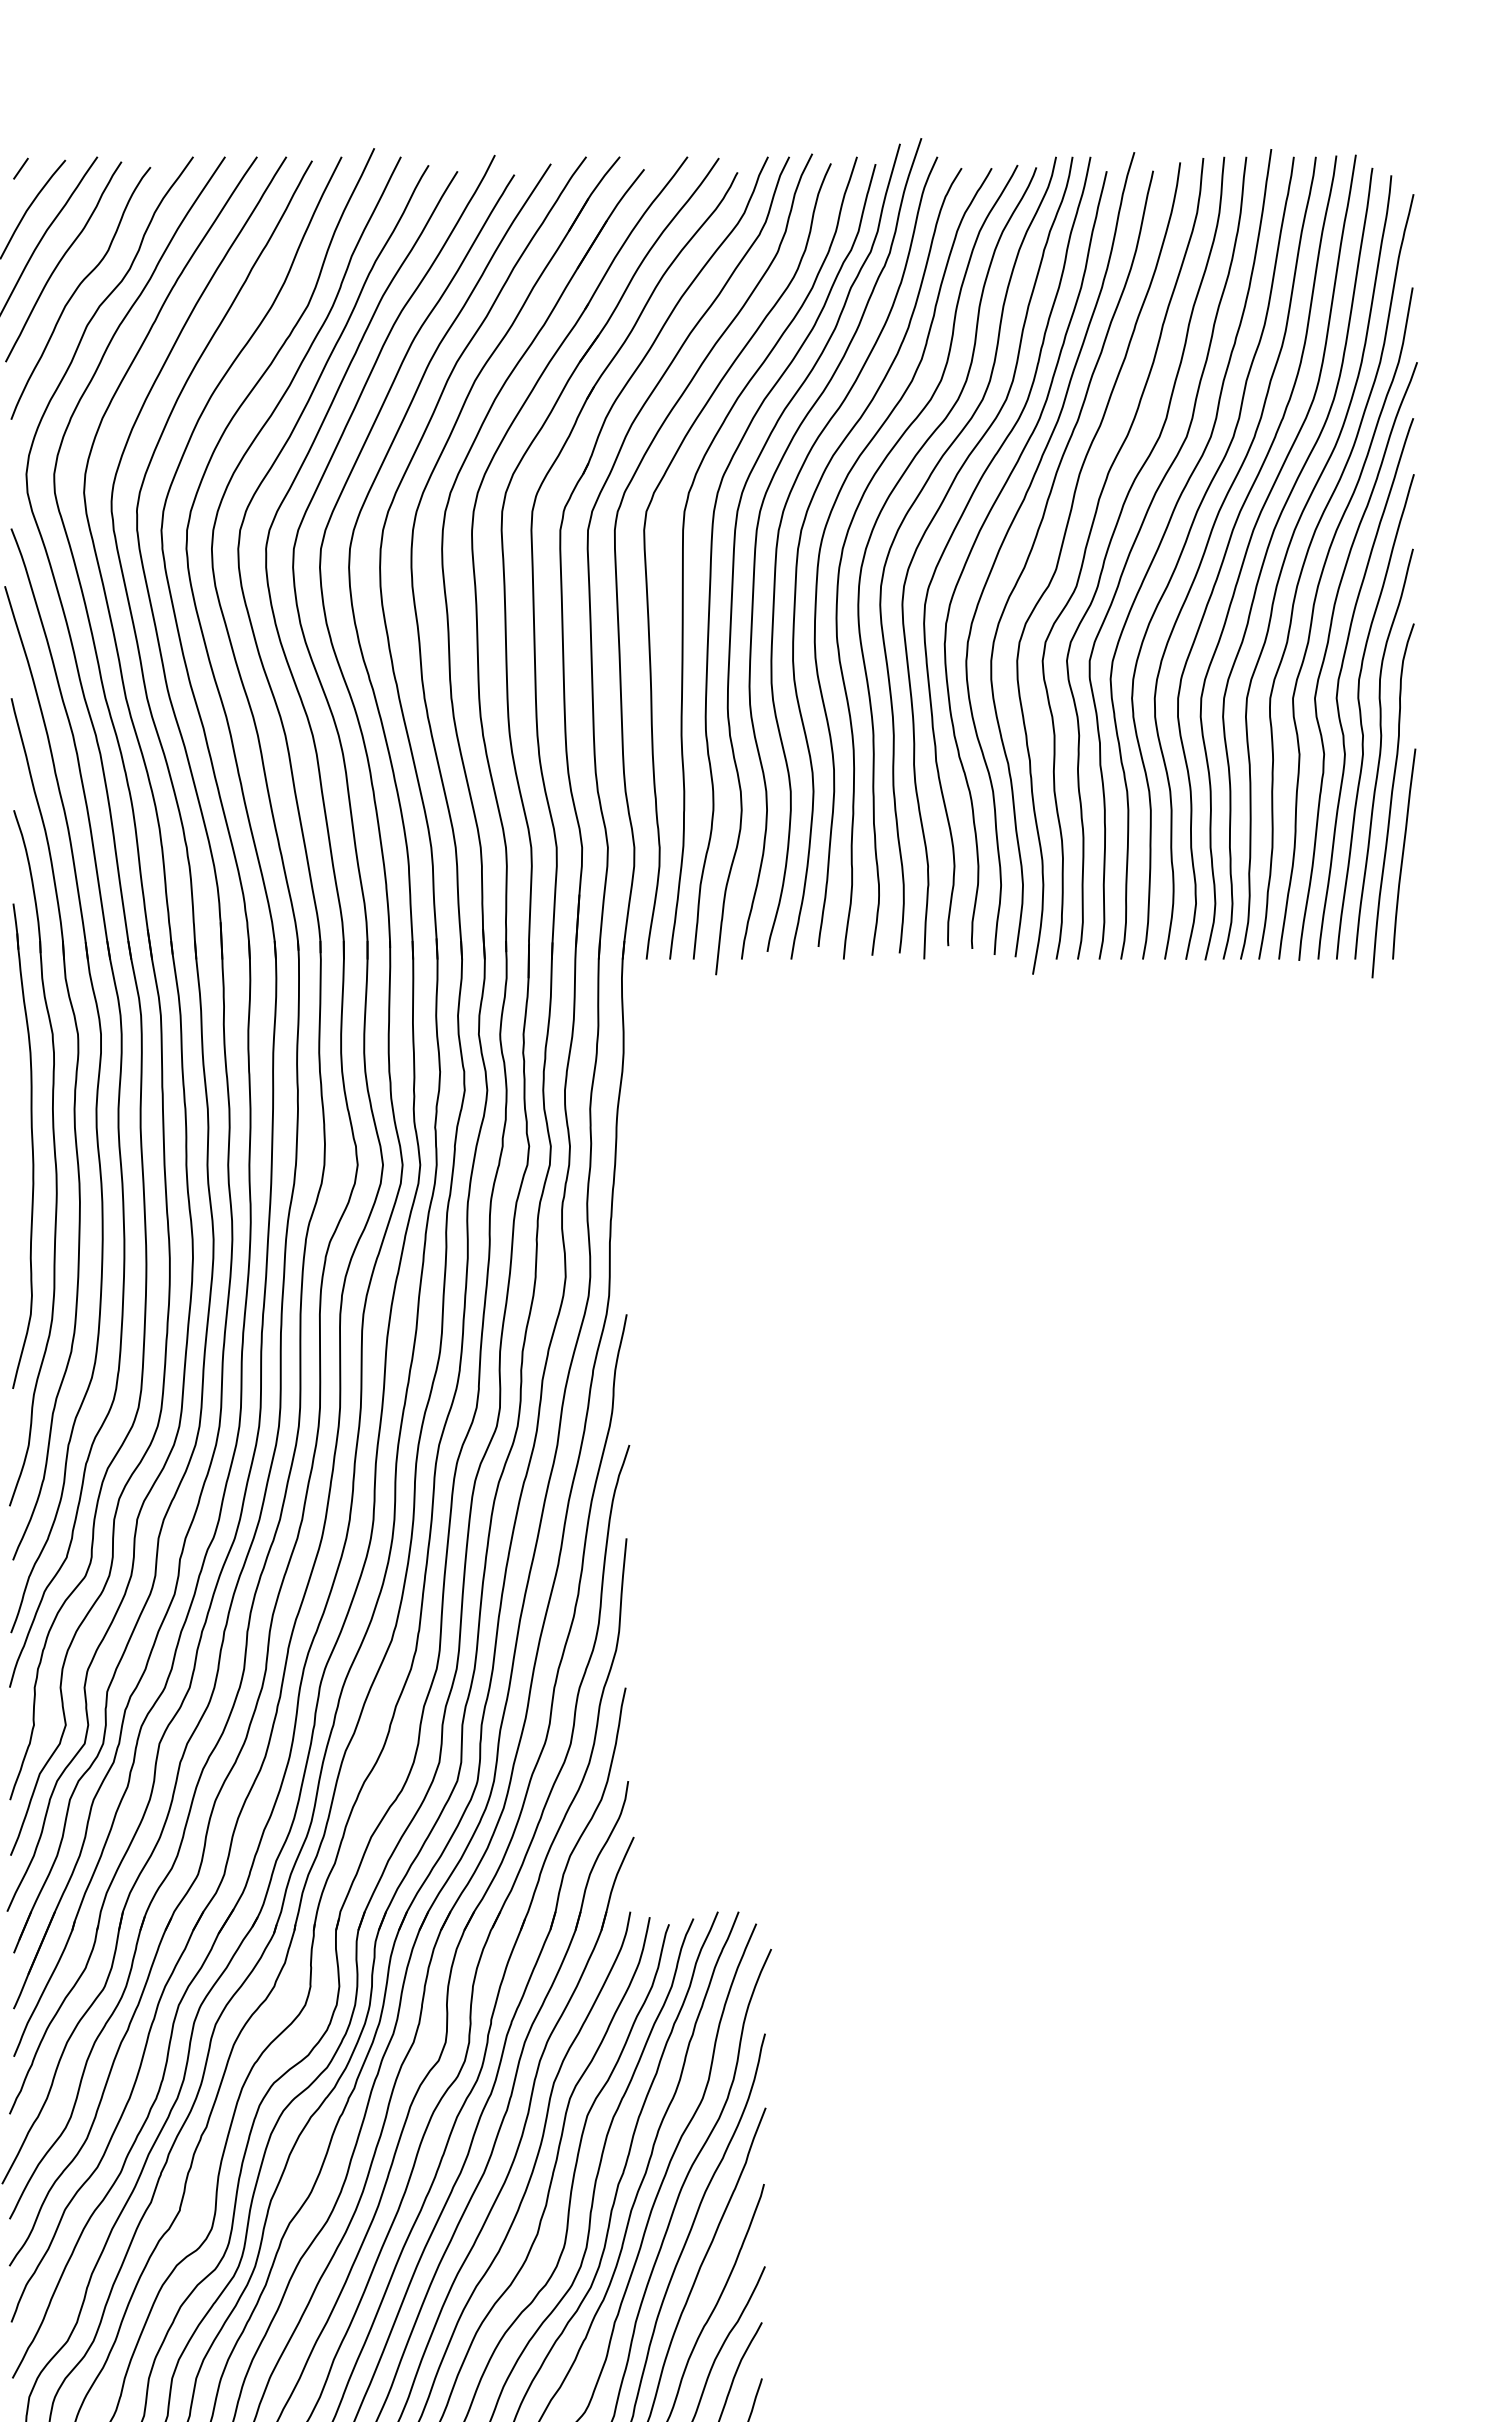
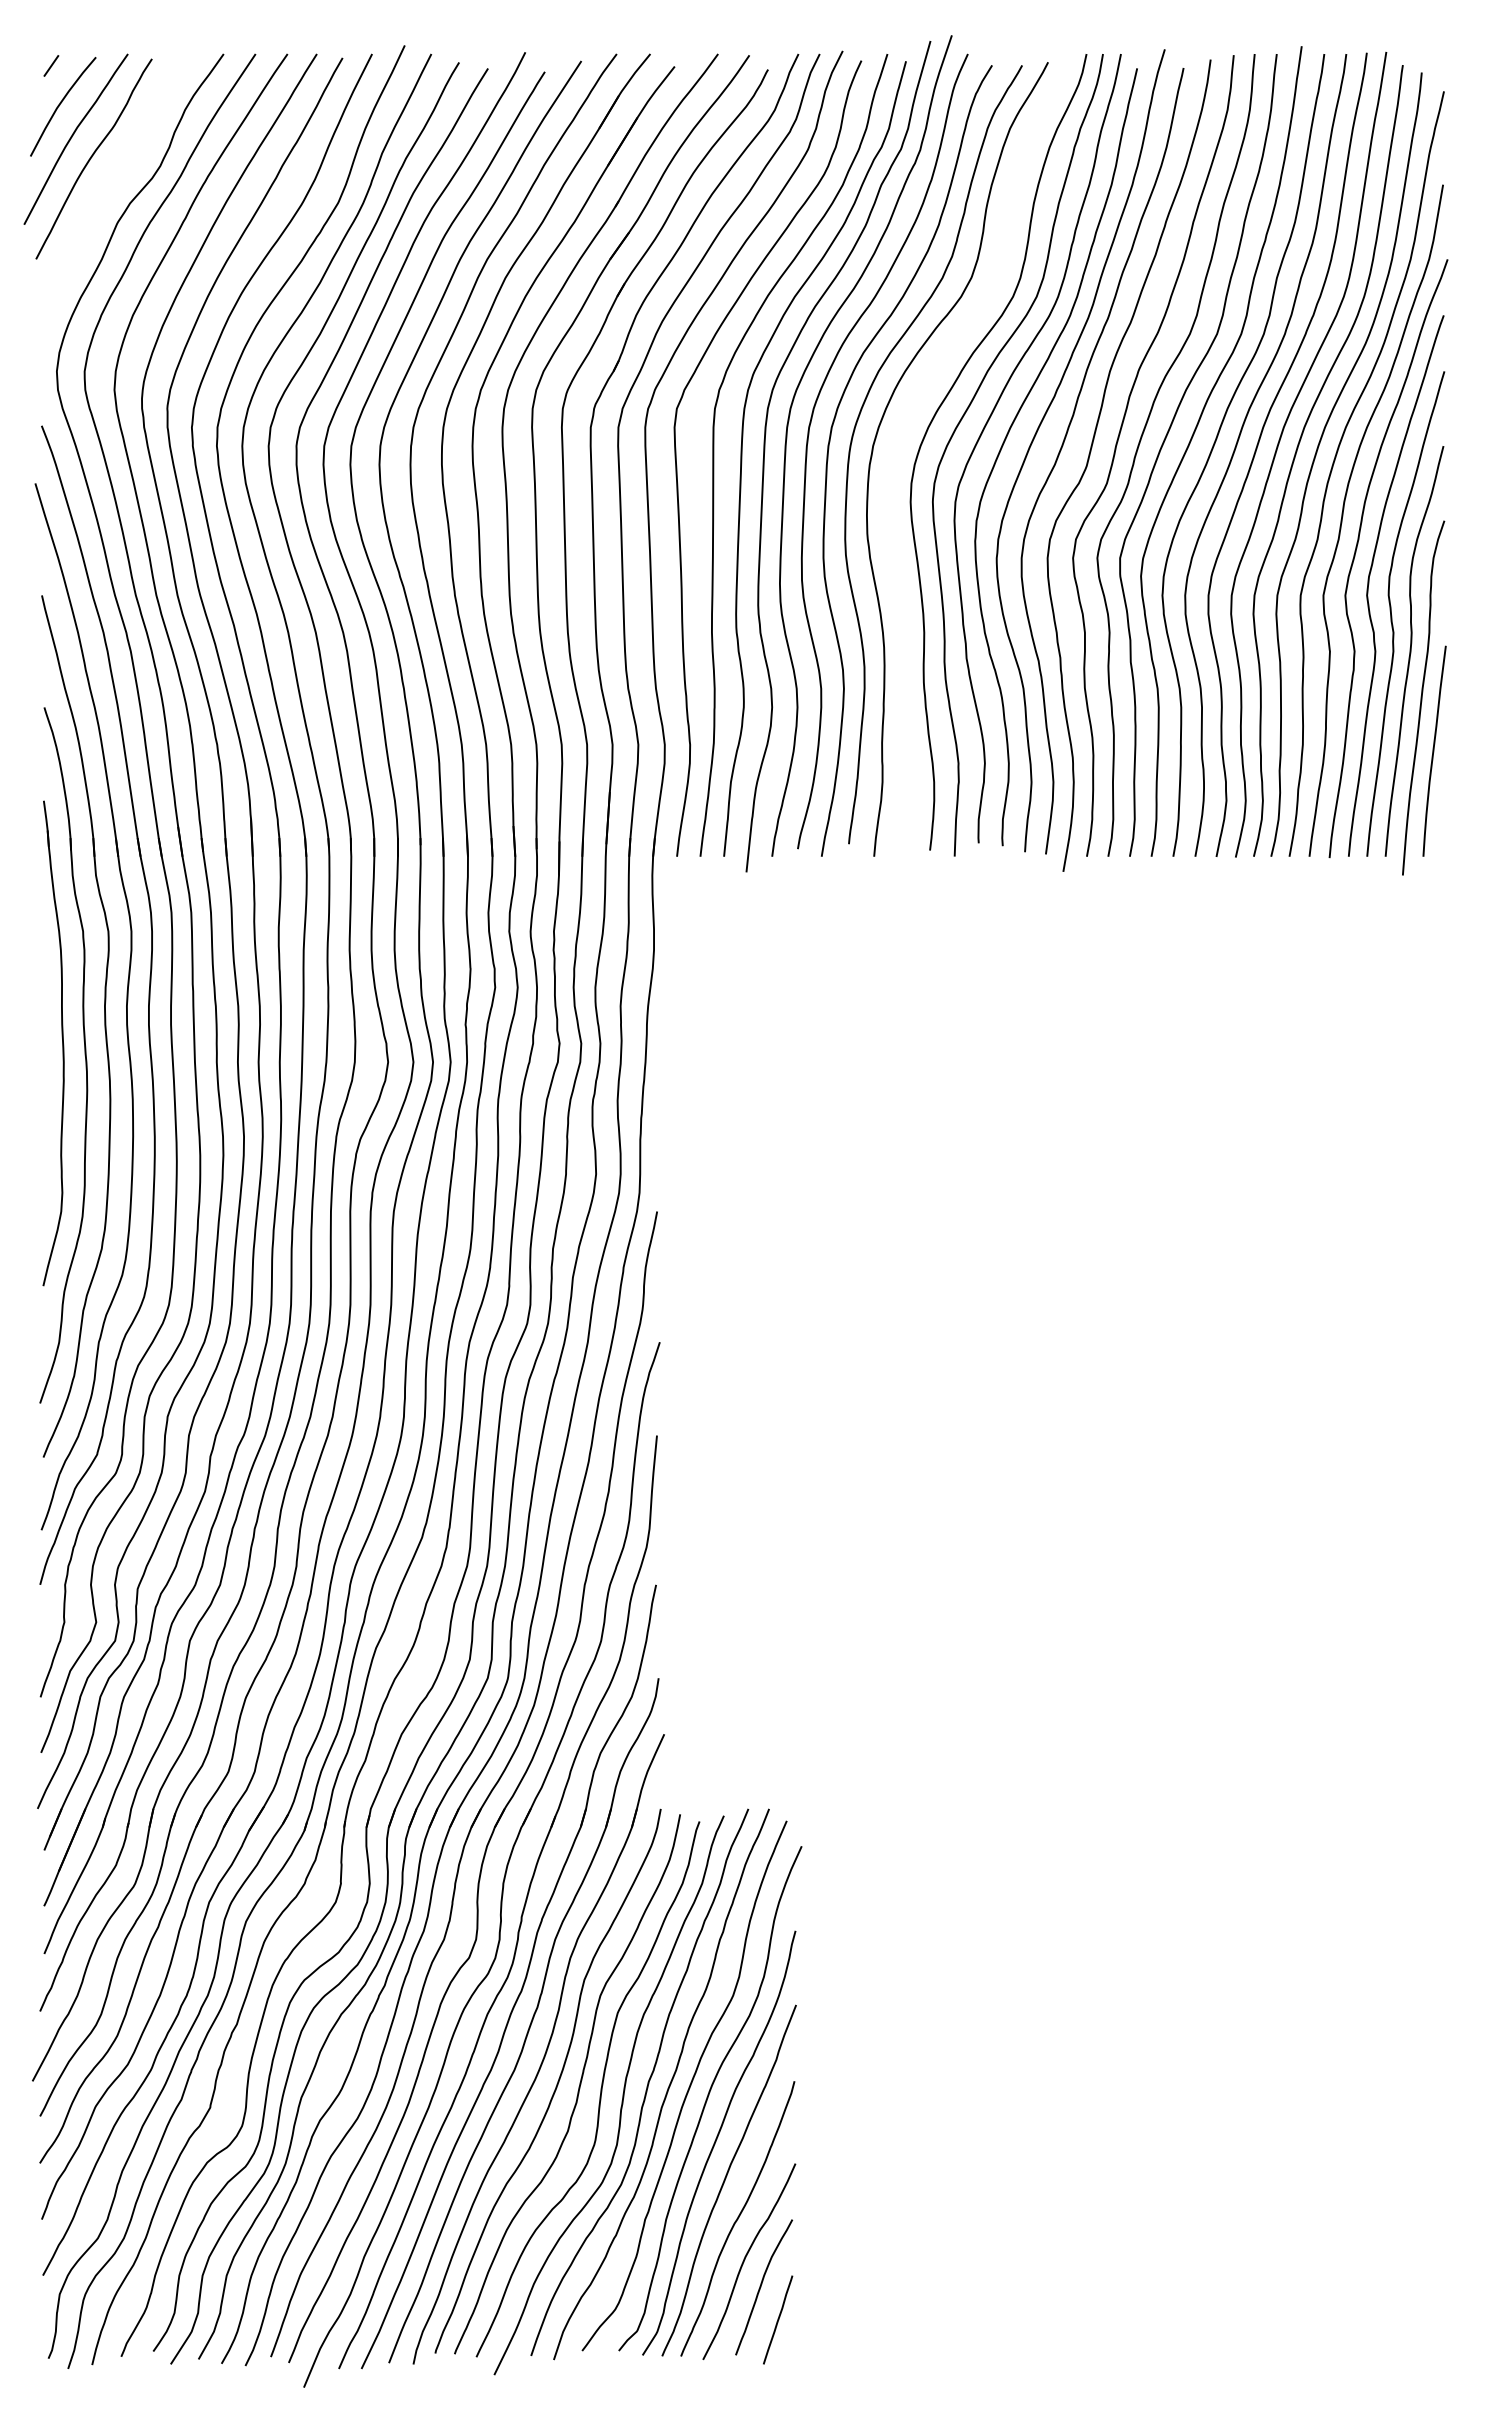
curve: (78, 289) -> (108, 186), removed
curve: (872, 535) -> (902, 432), removed

